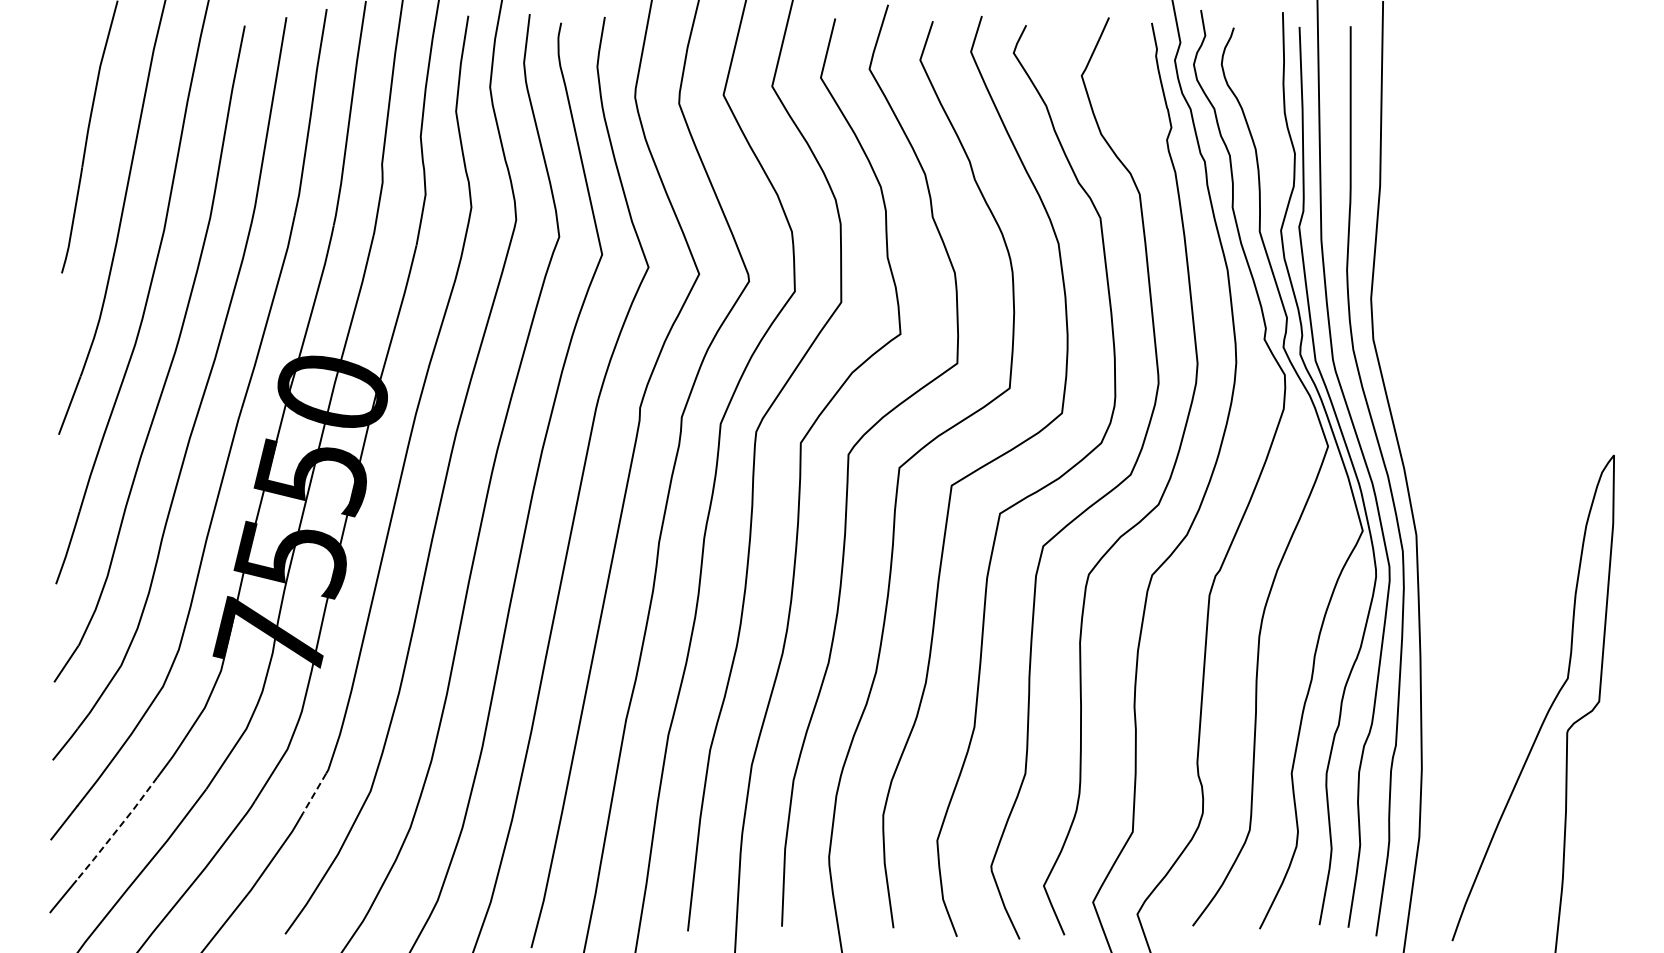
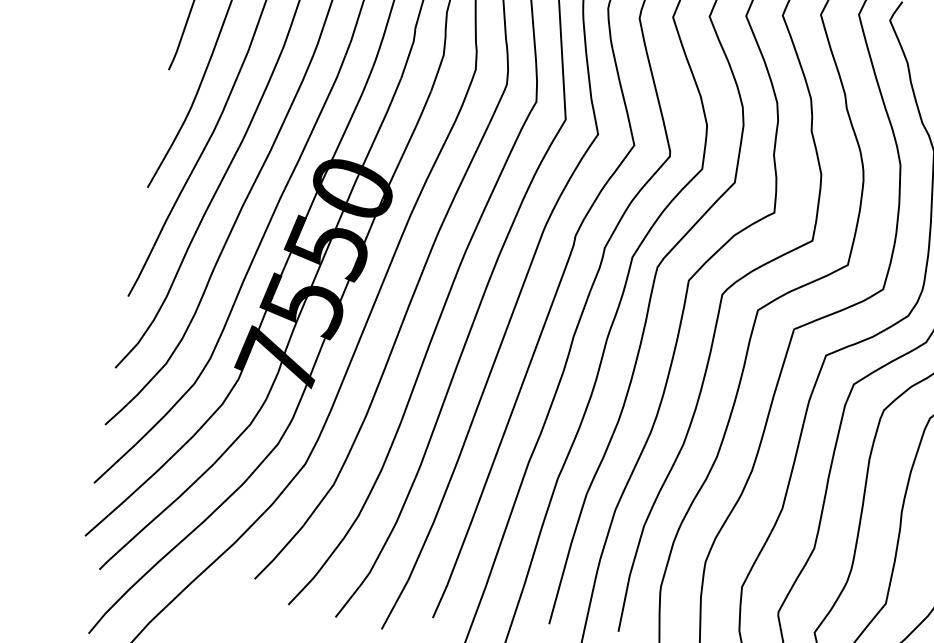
line: (314, 793) -> (292, 479), dashed -> solid
line: (117, 829) -> (144, 483), dashed -> solid

